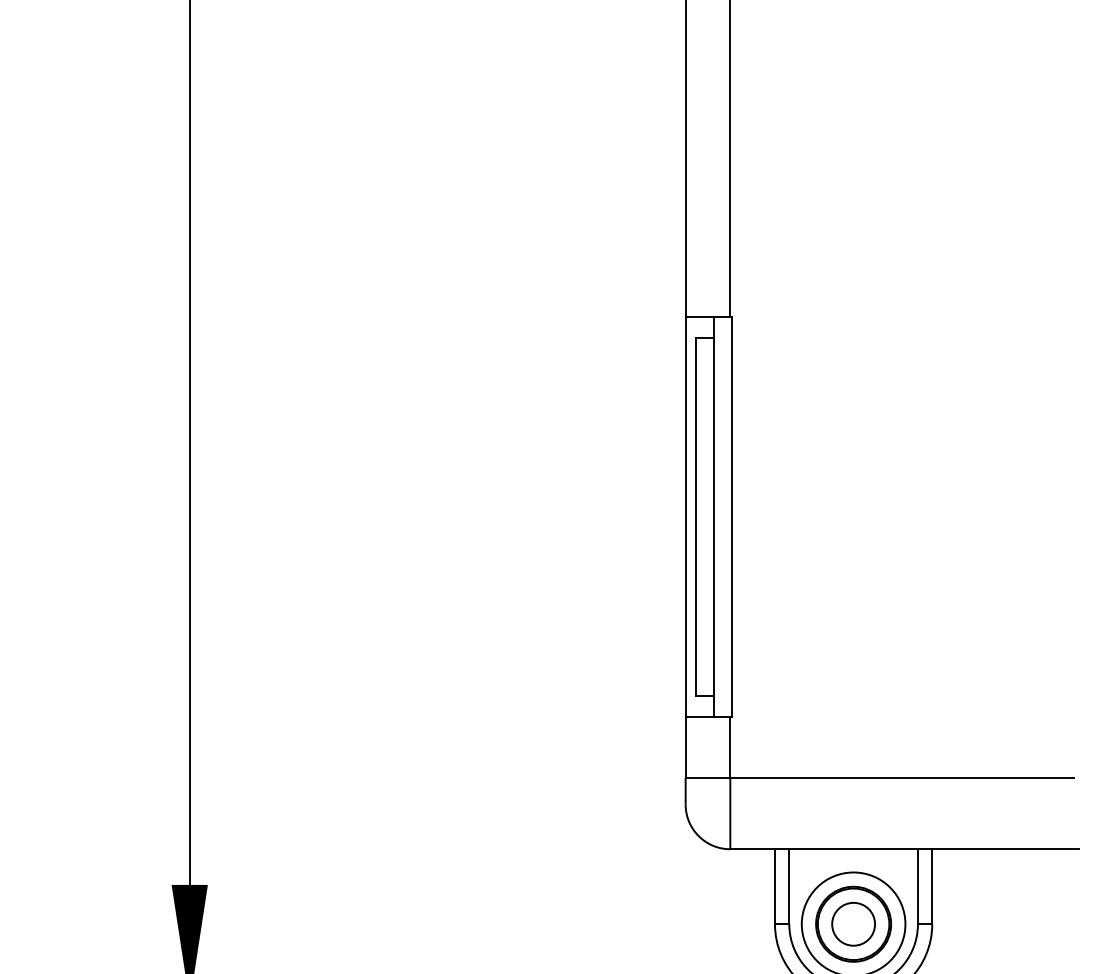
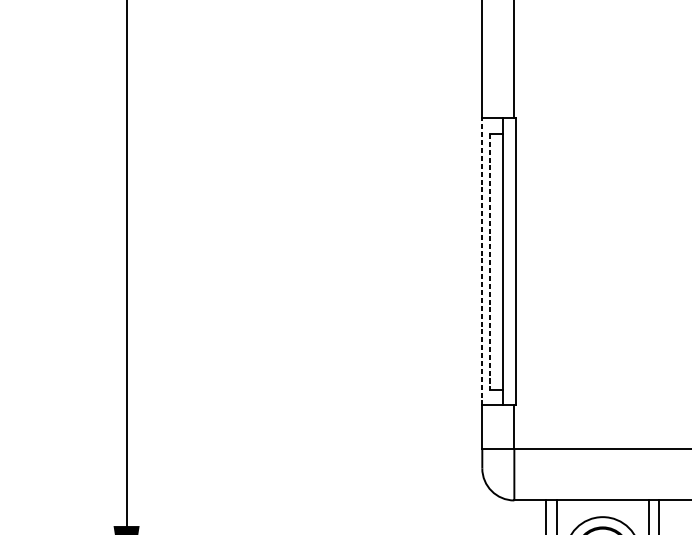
line: (685, 516) -> (482, 261), solid -> dashed
line: (696, 516) -> (490, 261), solid -> dashed

